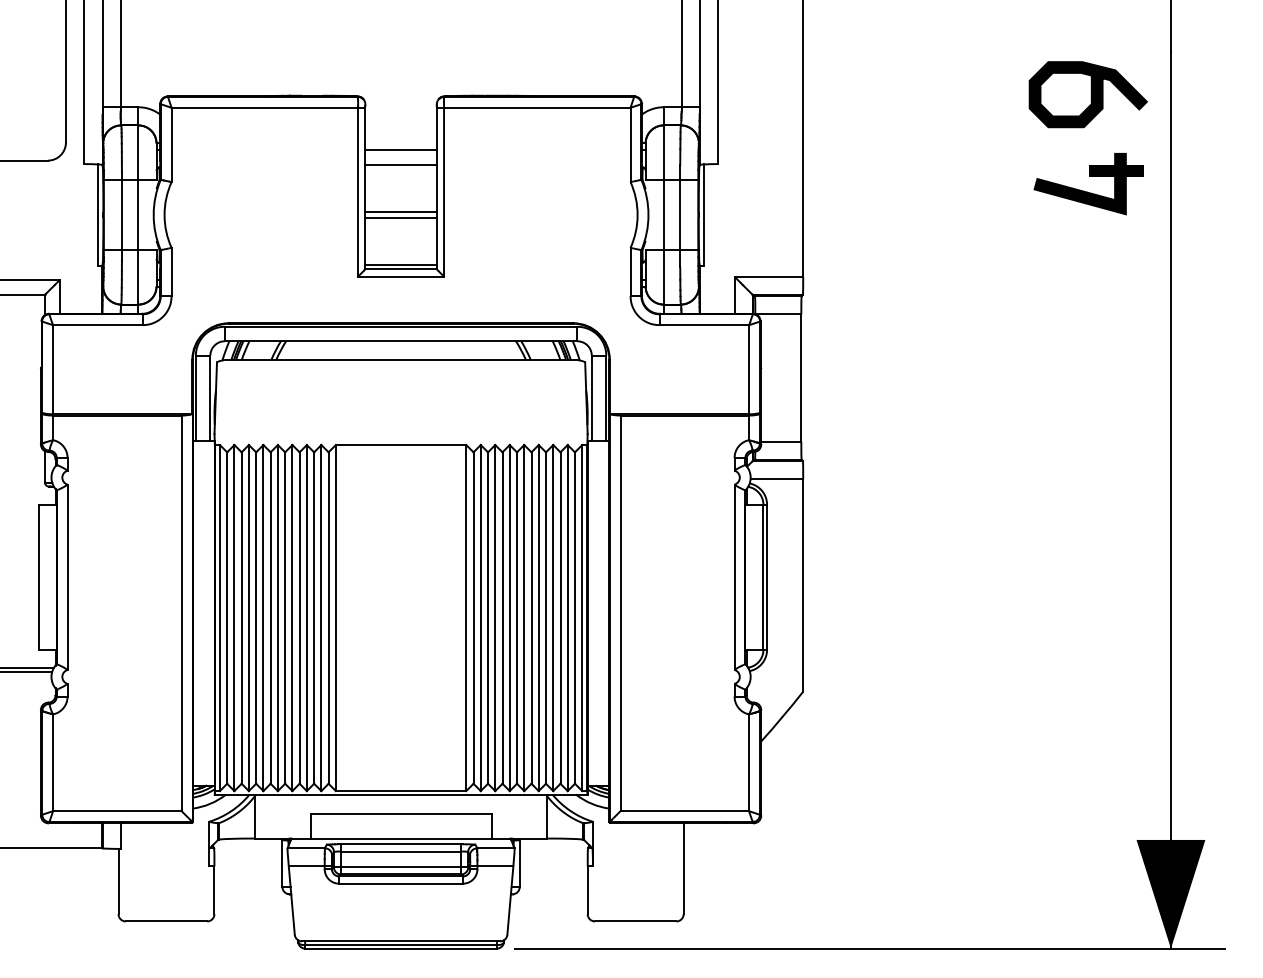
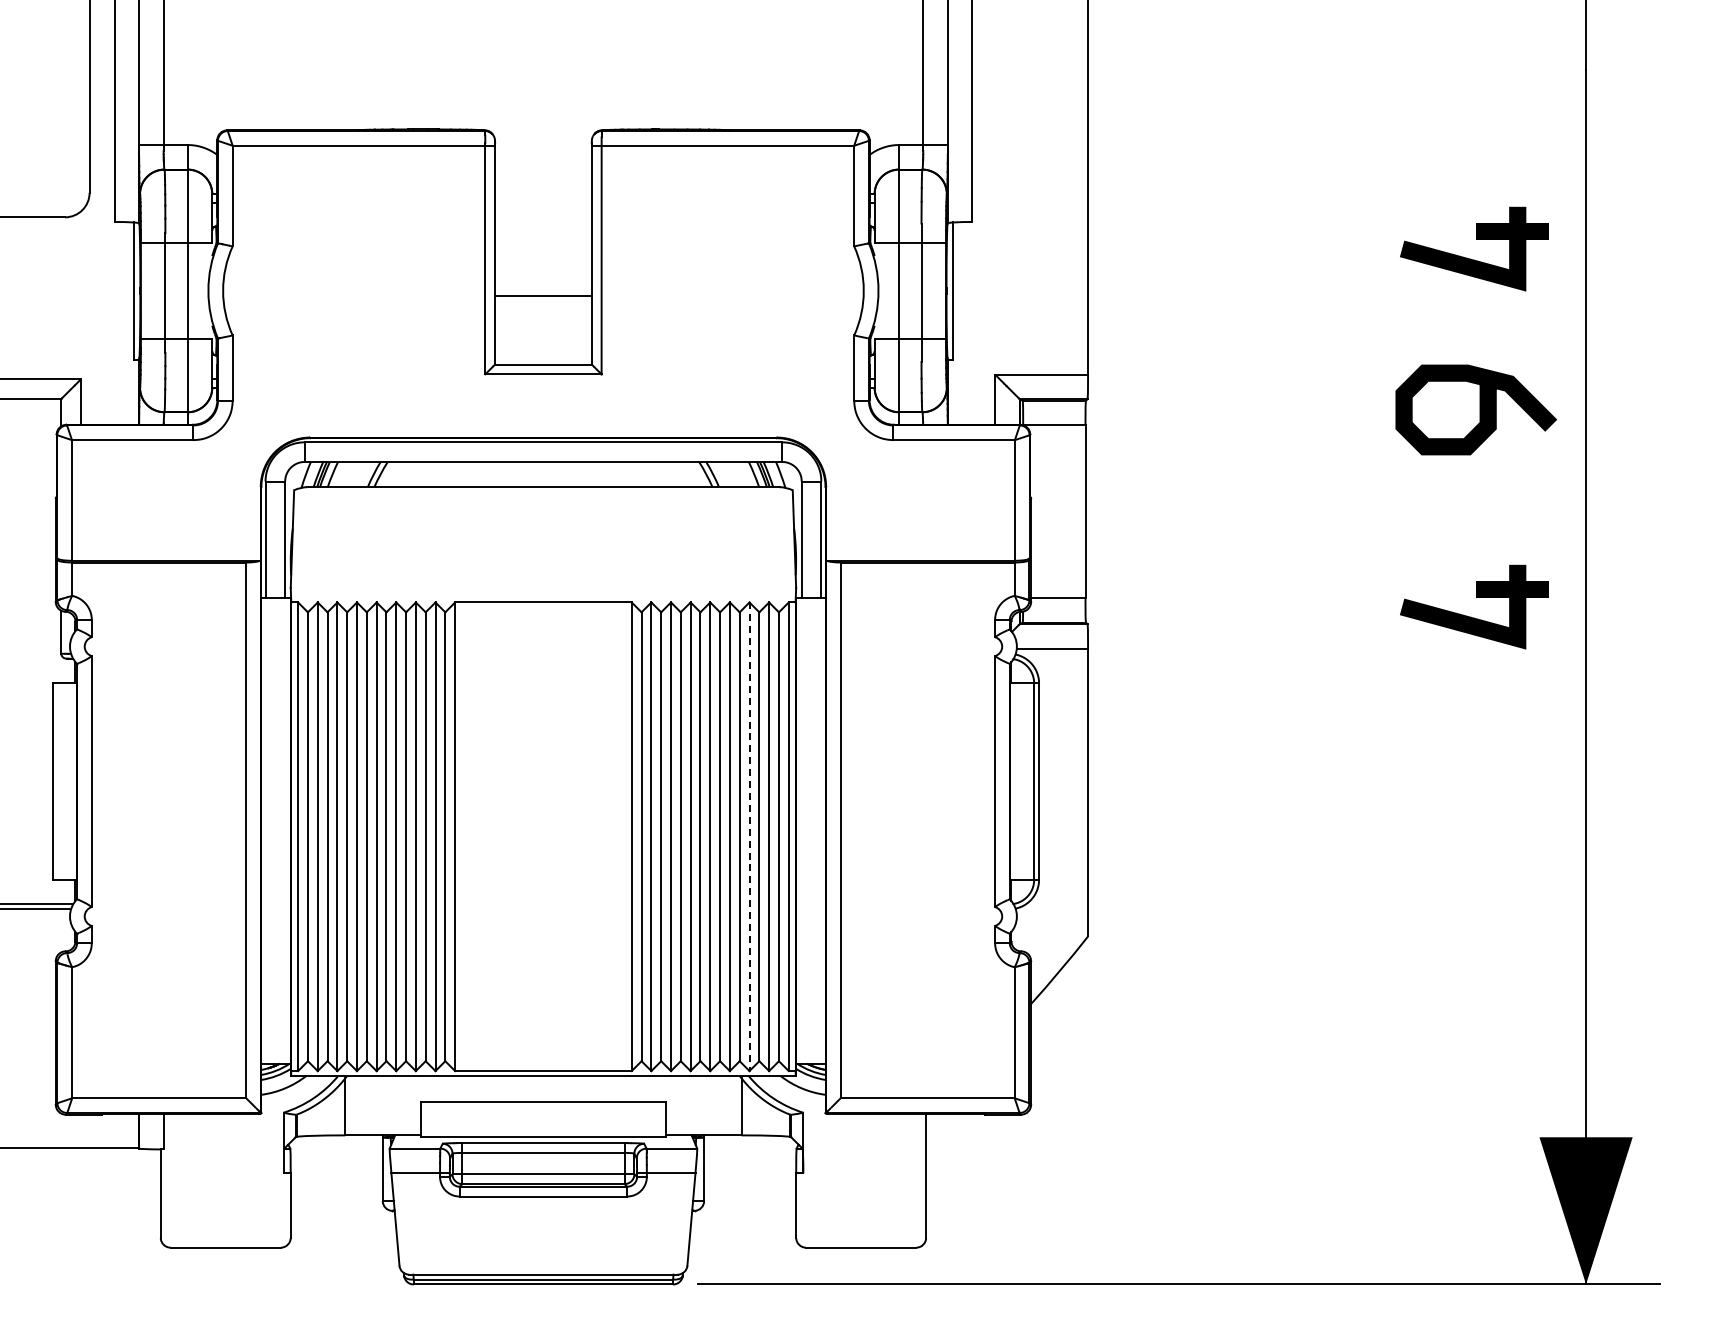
curve: (1090, 94) -> (1479, 409), moved
line: (401, 150) -> (543, 203), removed
line: (401, 164) -> (543, 222), removed
line: (401, 211) -> (543, 286), removed
line: (401, 265) -> (543, 359), removed
part: (1090, 441) -> (1476, 597), added
line: (553, 618) -> (749, 837), solid -> dashed

